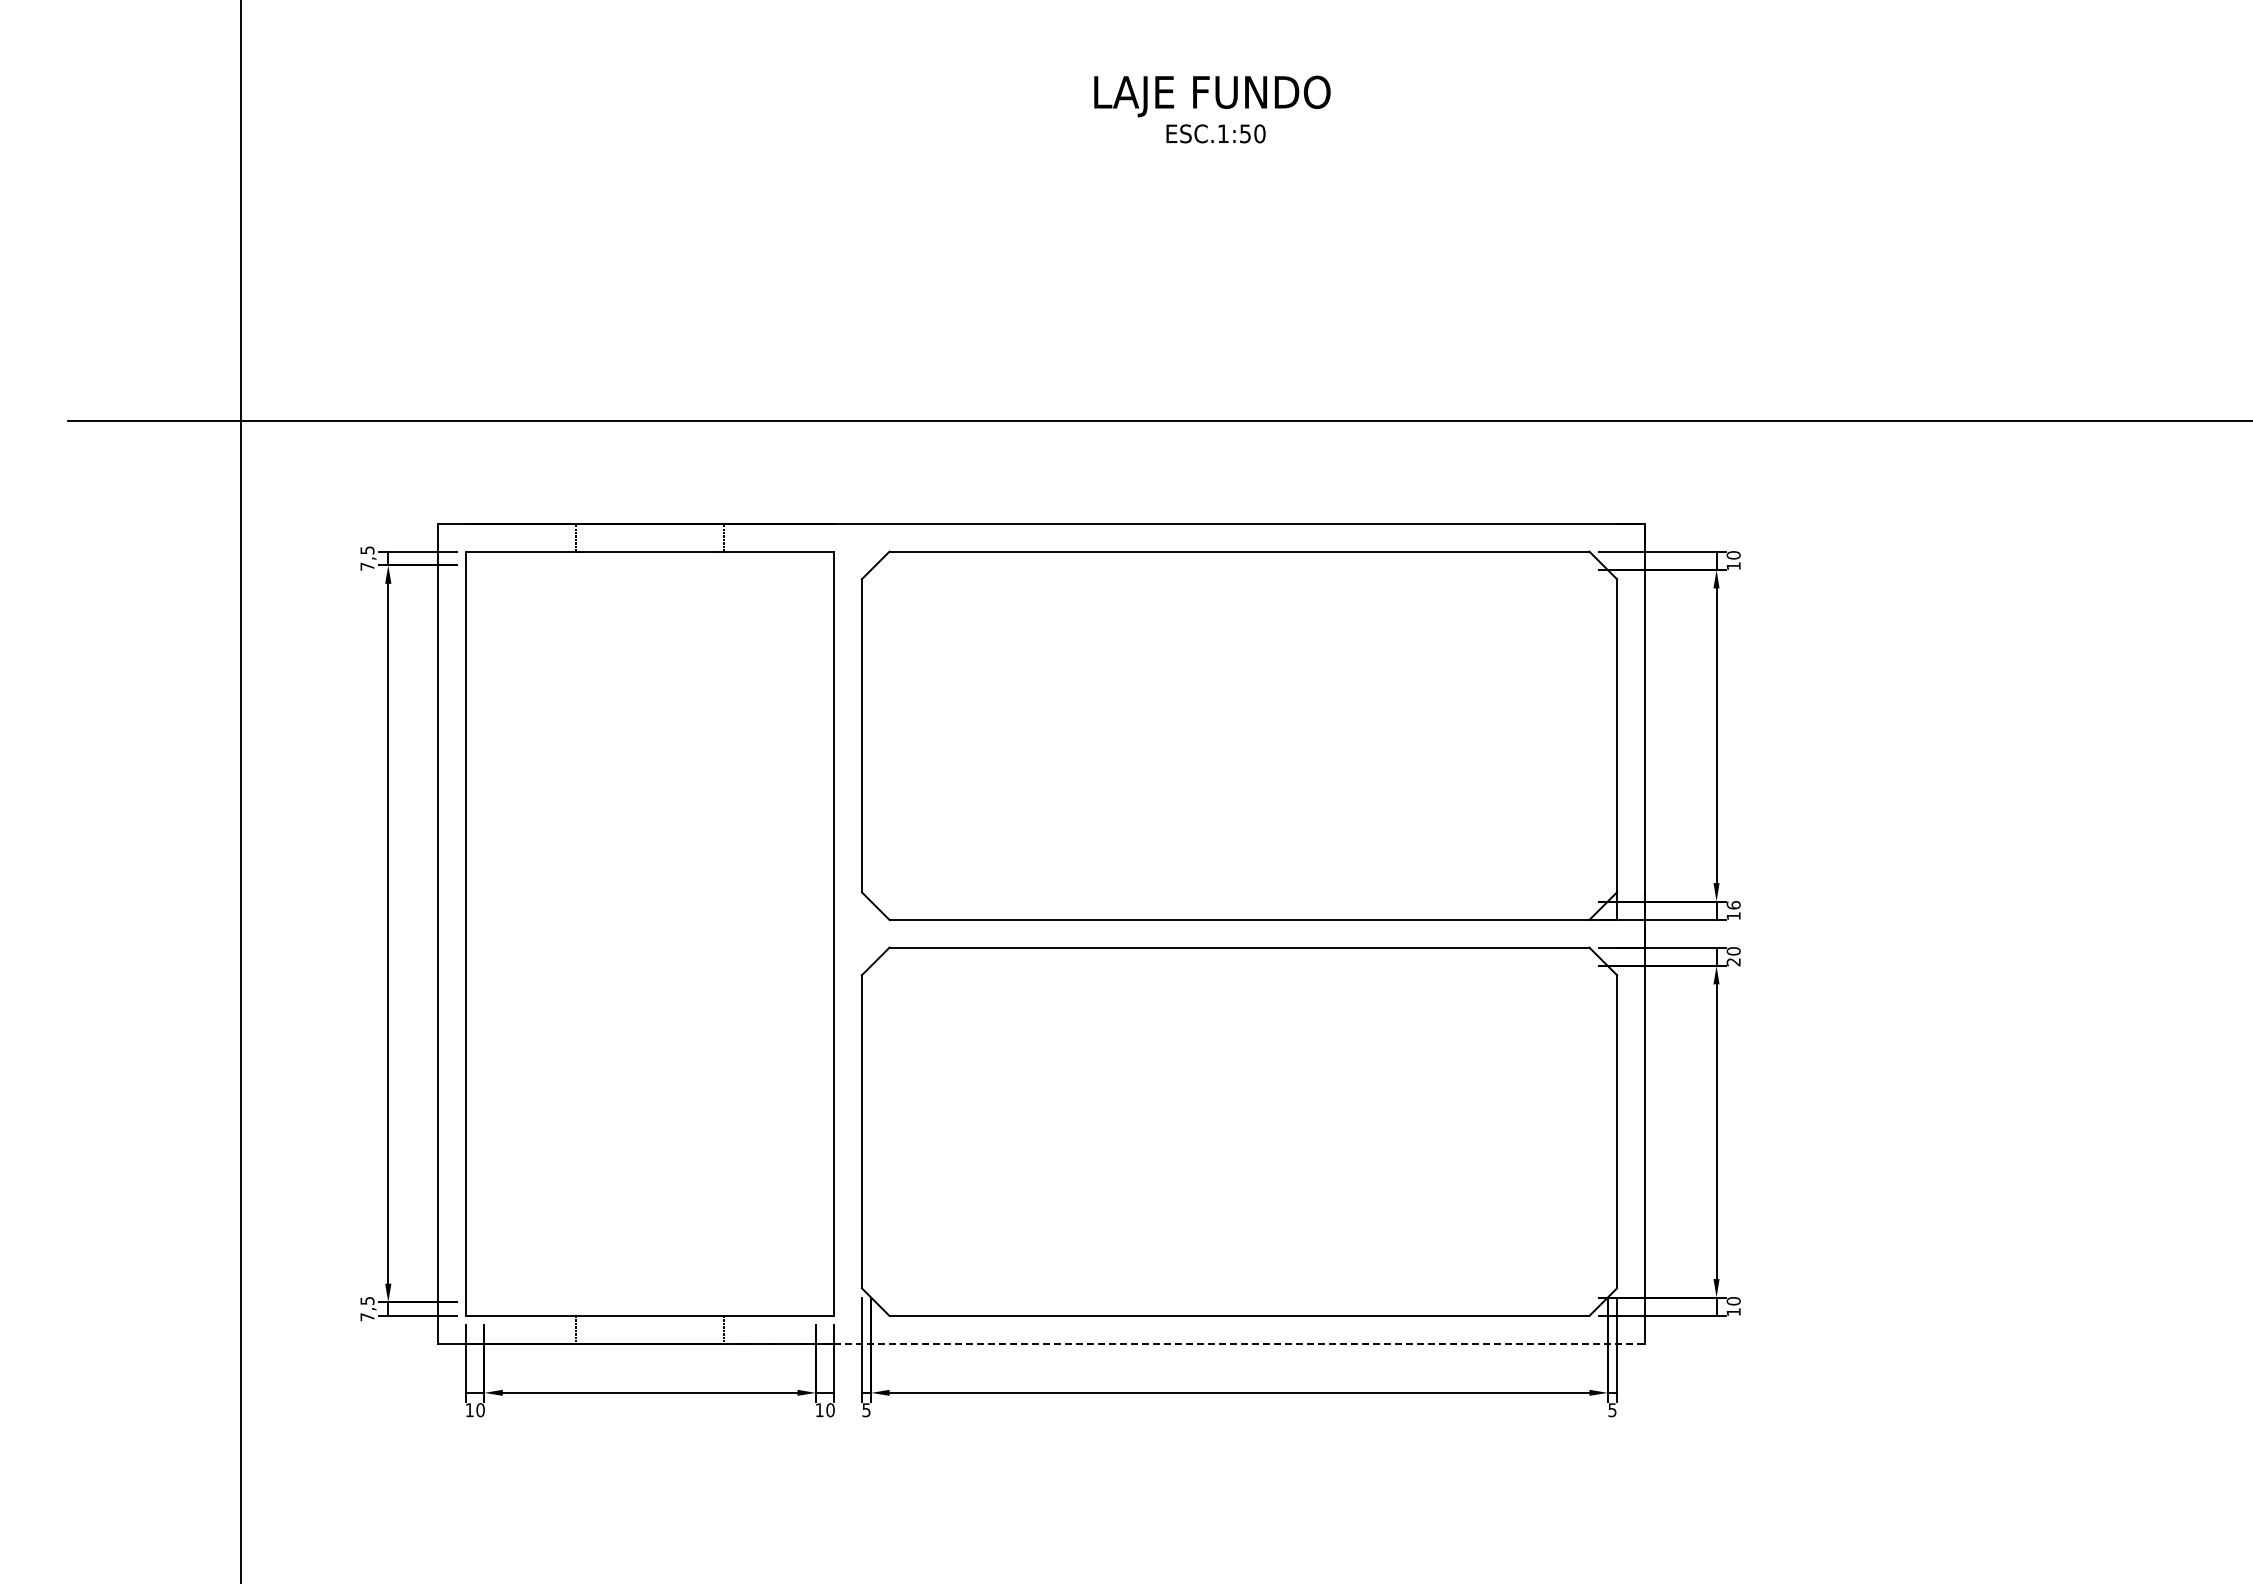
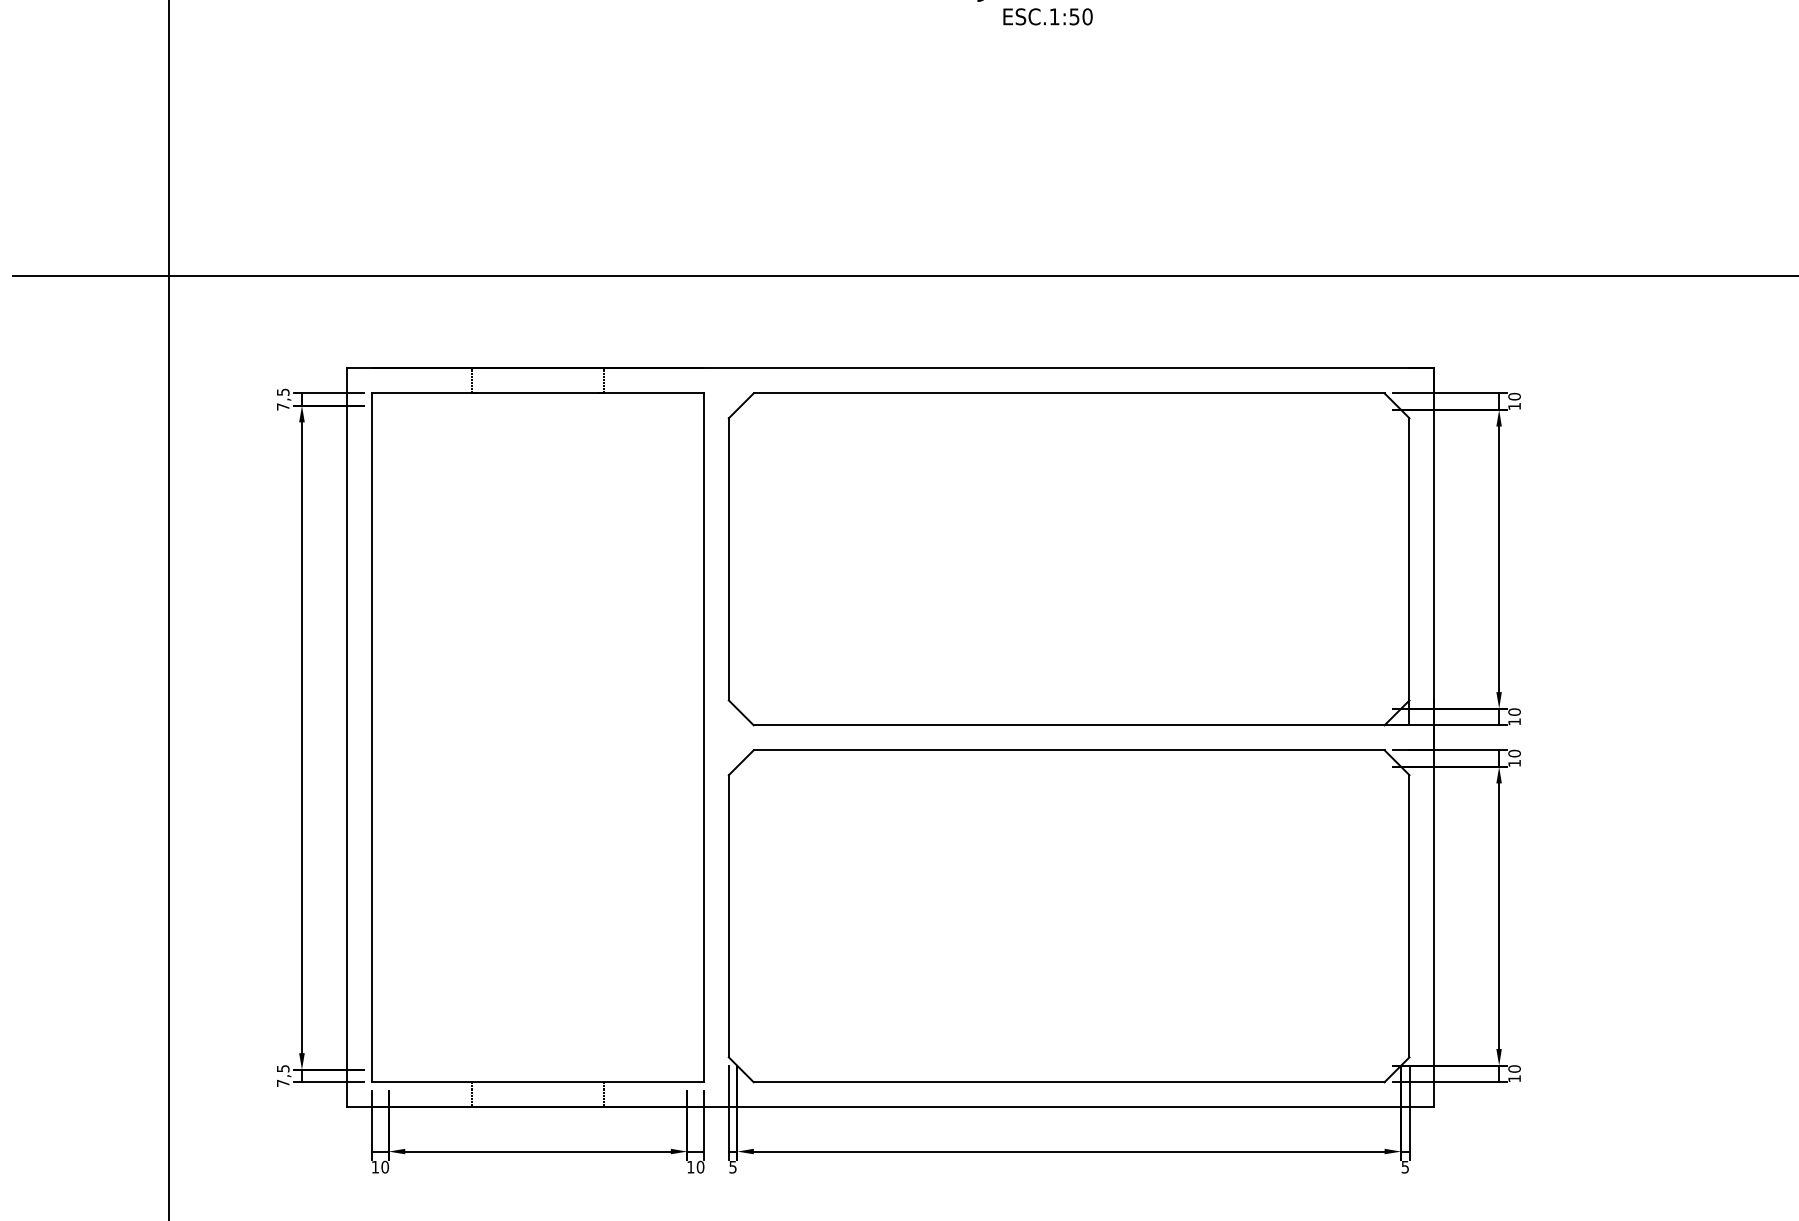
text: (1733, 905) -> (1514, 712), 16 -> 10
text: (1733, 962) -> (1514, 763), 20 -> 10
line: (1184, 1343) -> (1019, 1107), dashed -> solid

